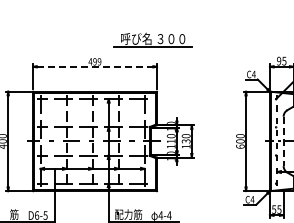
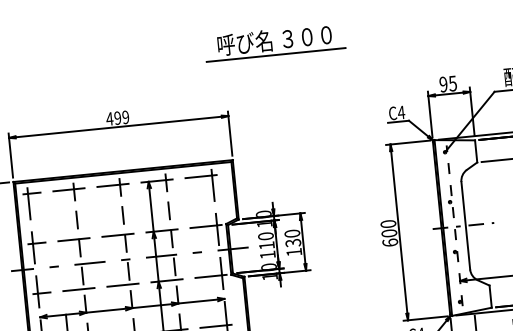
part: (152, 39) -> (273, 41), moved
line: (95, 66) -> (119, 126), dashed -> solid
line: (283, 141) -> (465, 225), dashed -> solid

